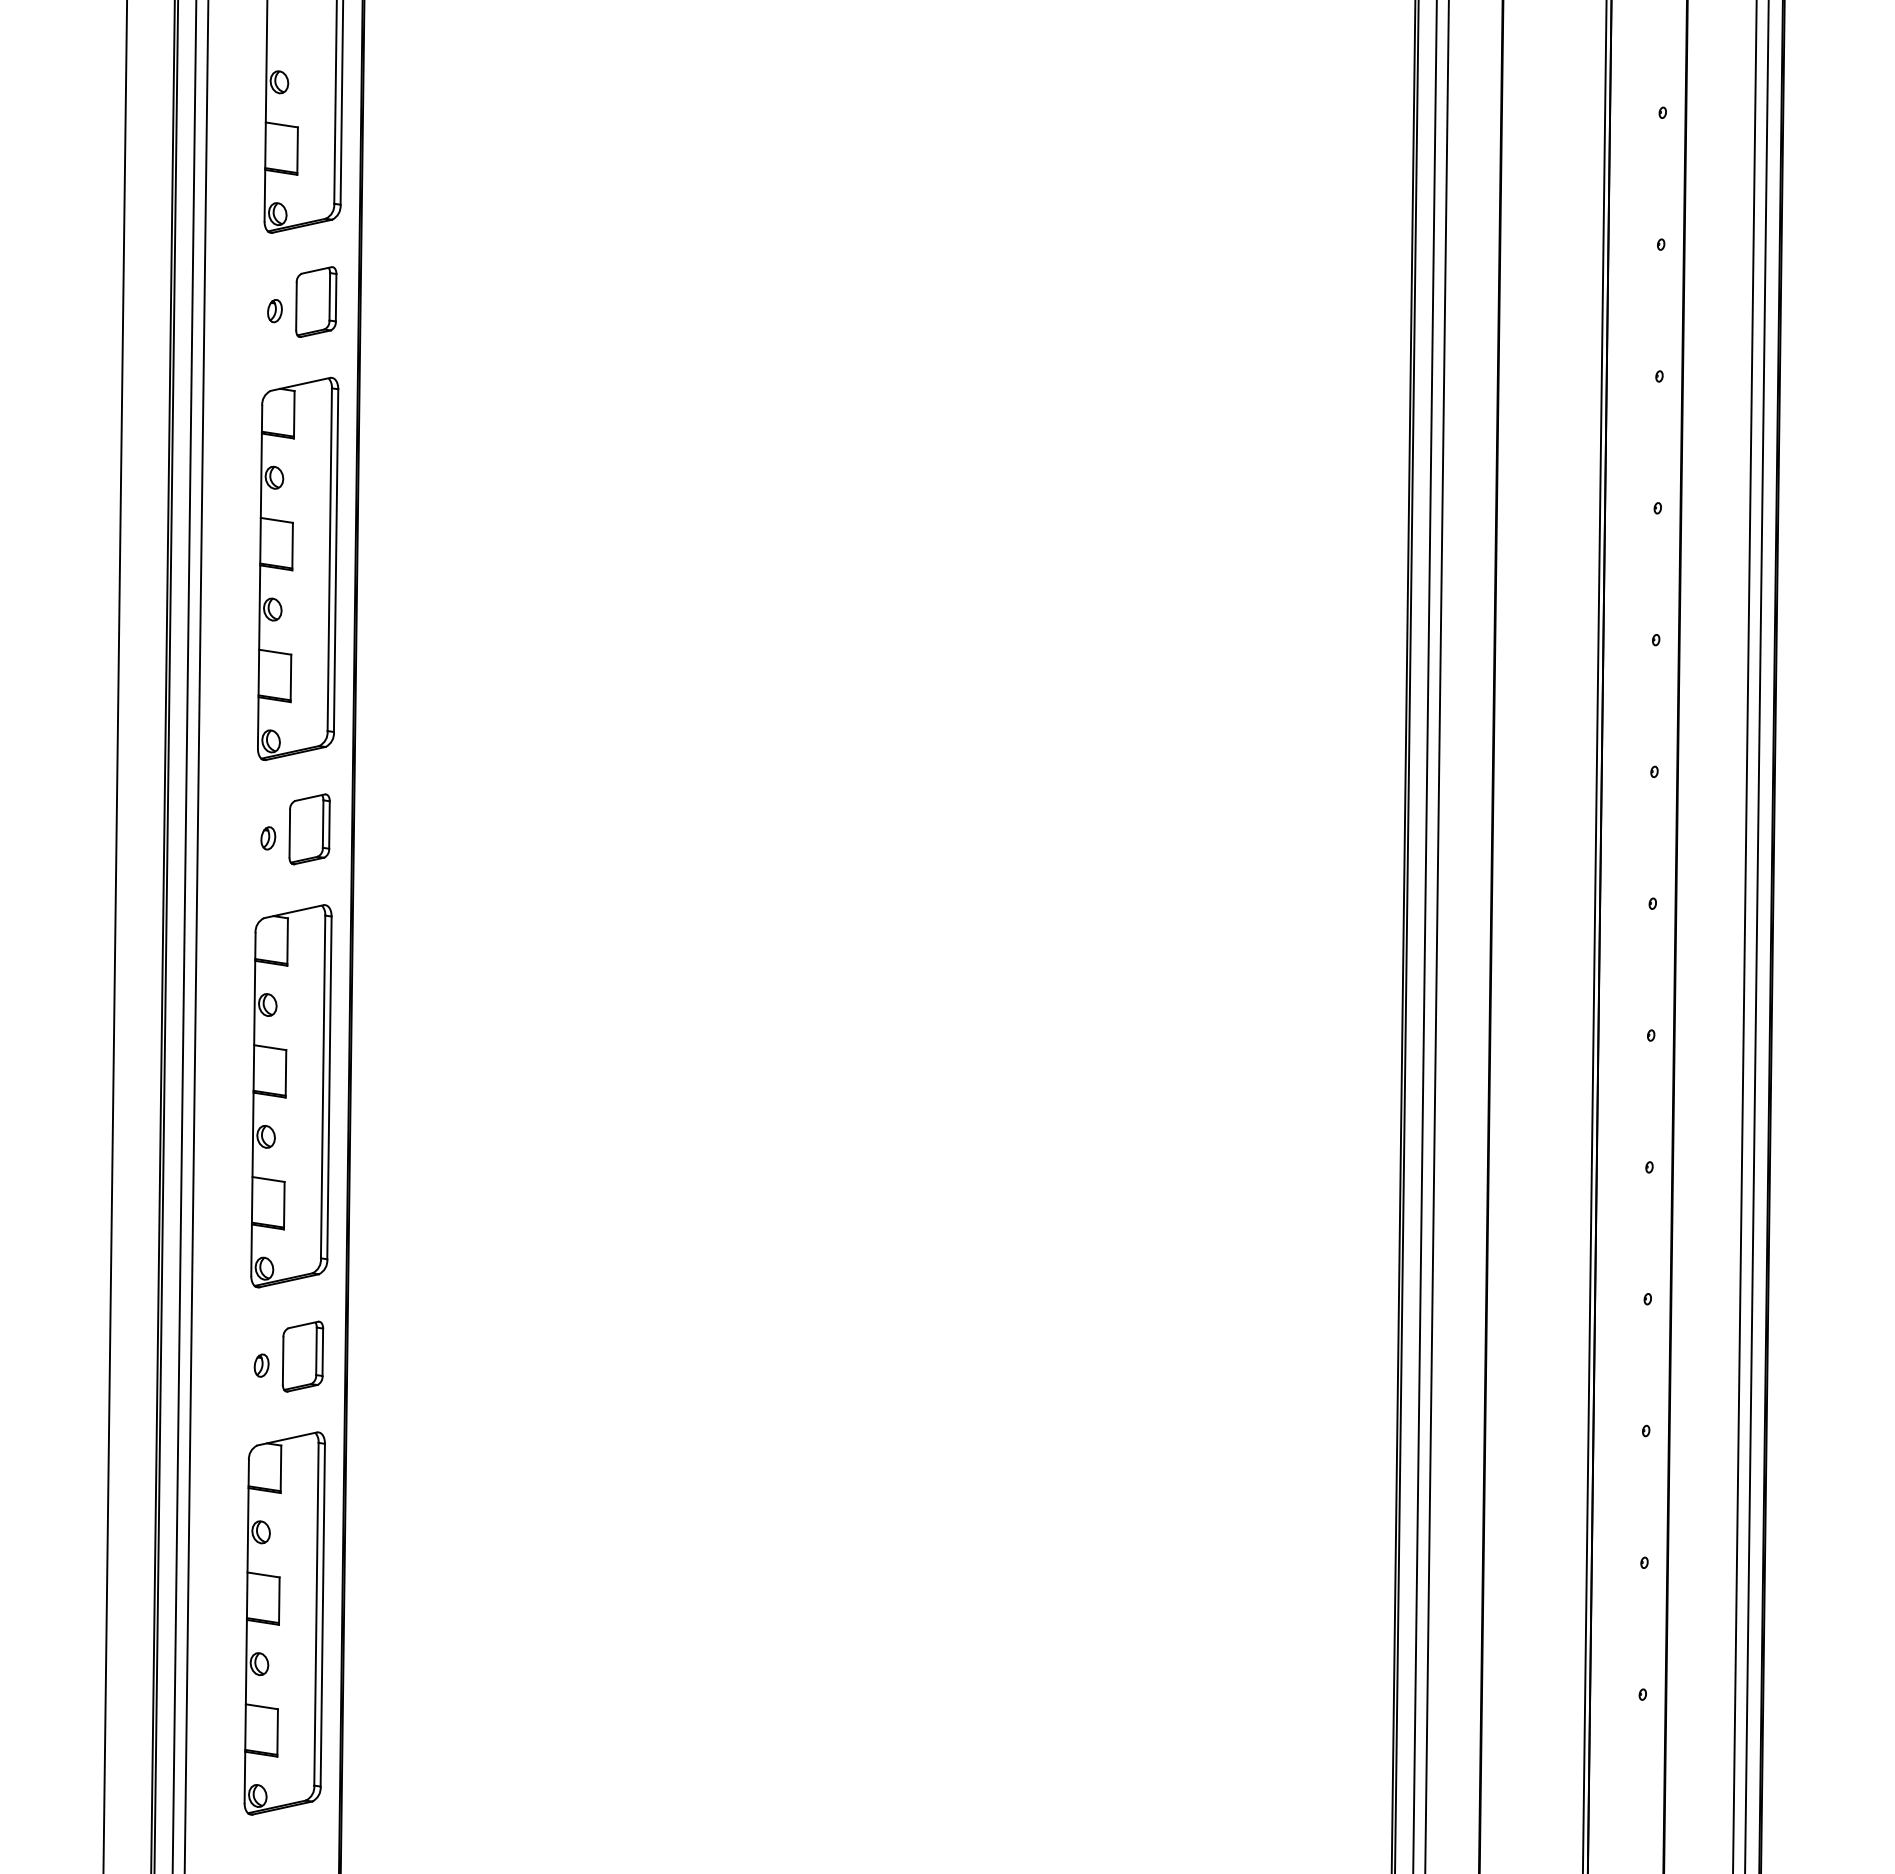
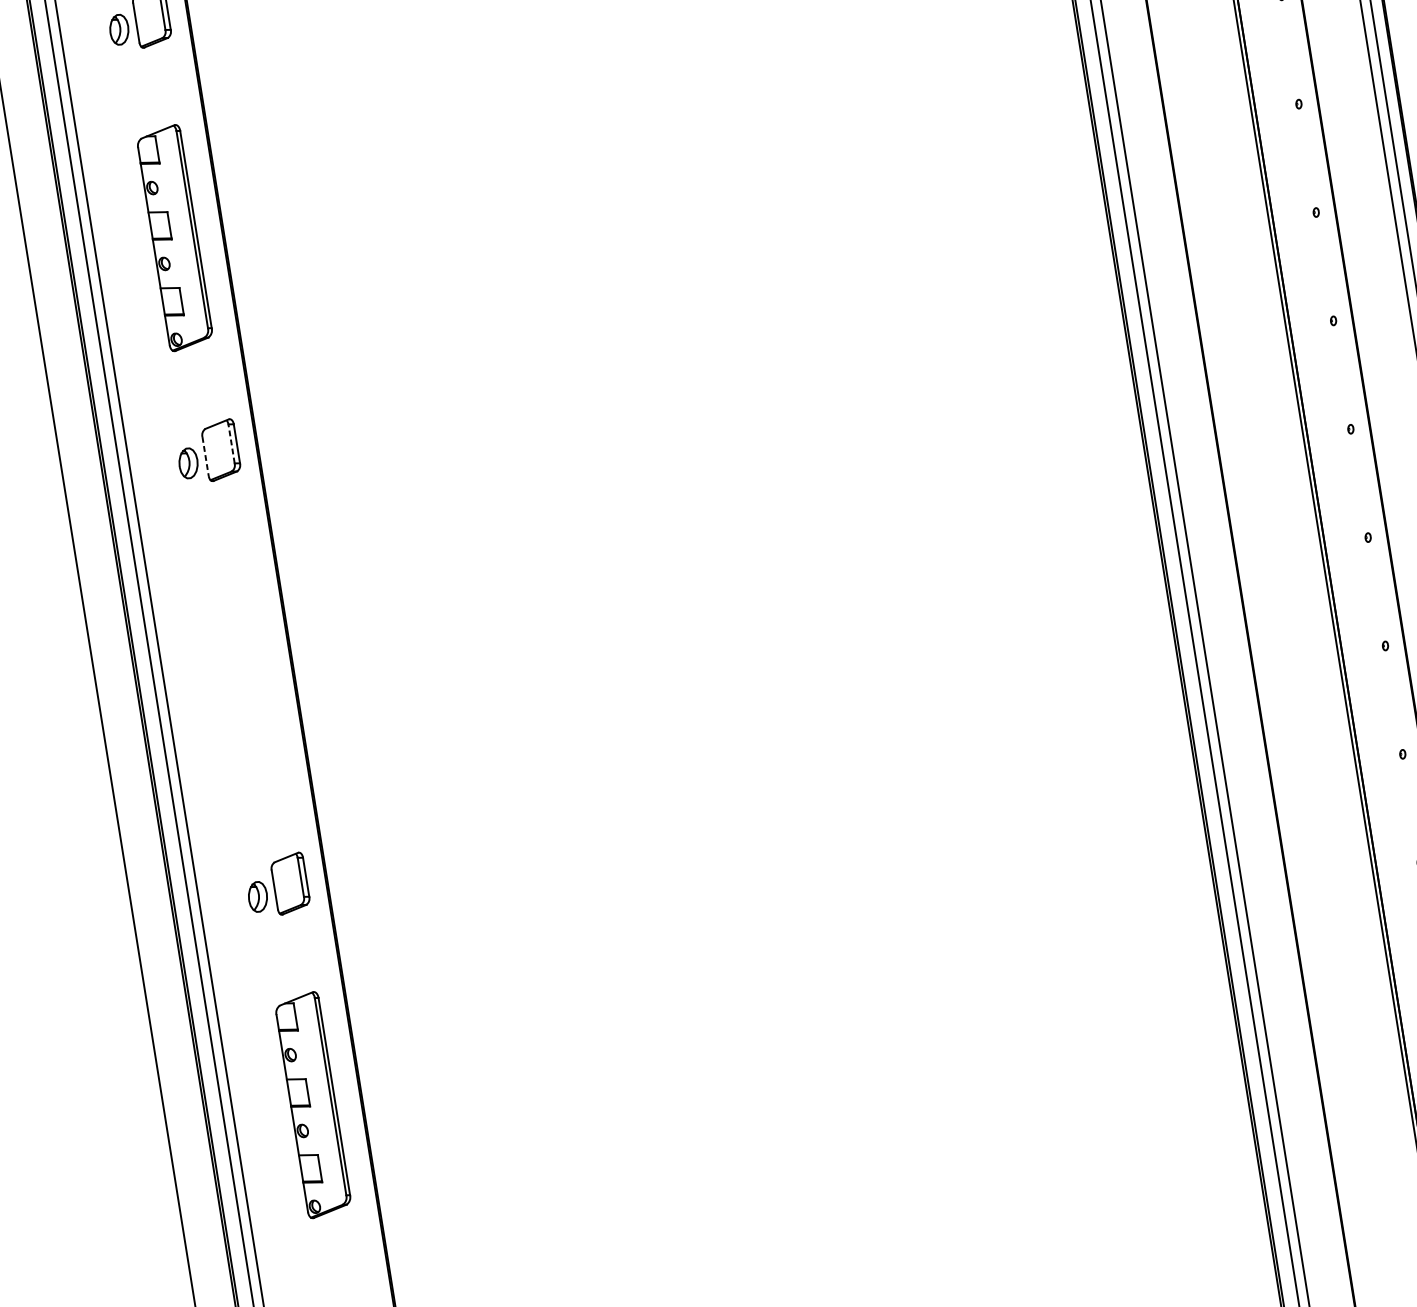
part: (274, 311) -> (119, 30), size x1.6
part: (298, 568) -> (175, 237), size x0.7
line: (323, 824) -> (231, 444), solid -> dashed
line: (289, 833) -> (205, 456), solid -> dashed
part: (268, 838) -> (188, 463), size x1.6
part: (291, 1096) -> (244, 671), removed
part: (261, 1365) -> (257, 896), size x1.6
part: (284, 1623) -> (313, 1105), size x0.7

